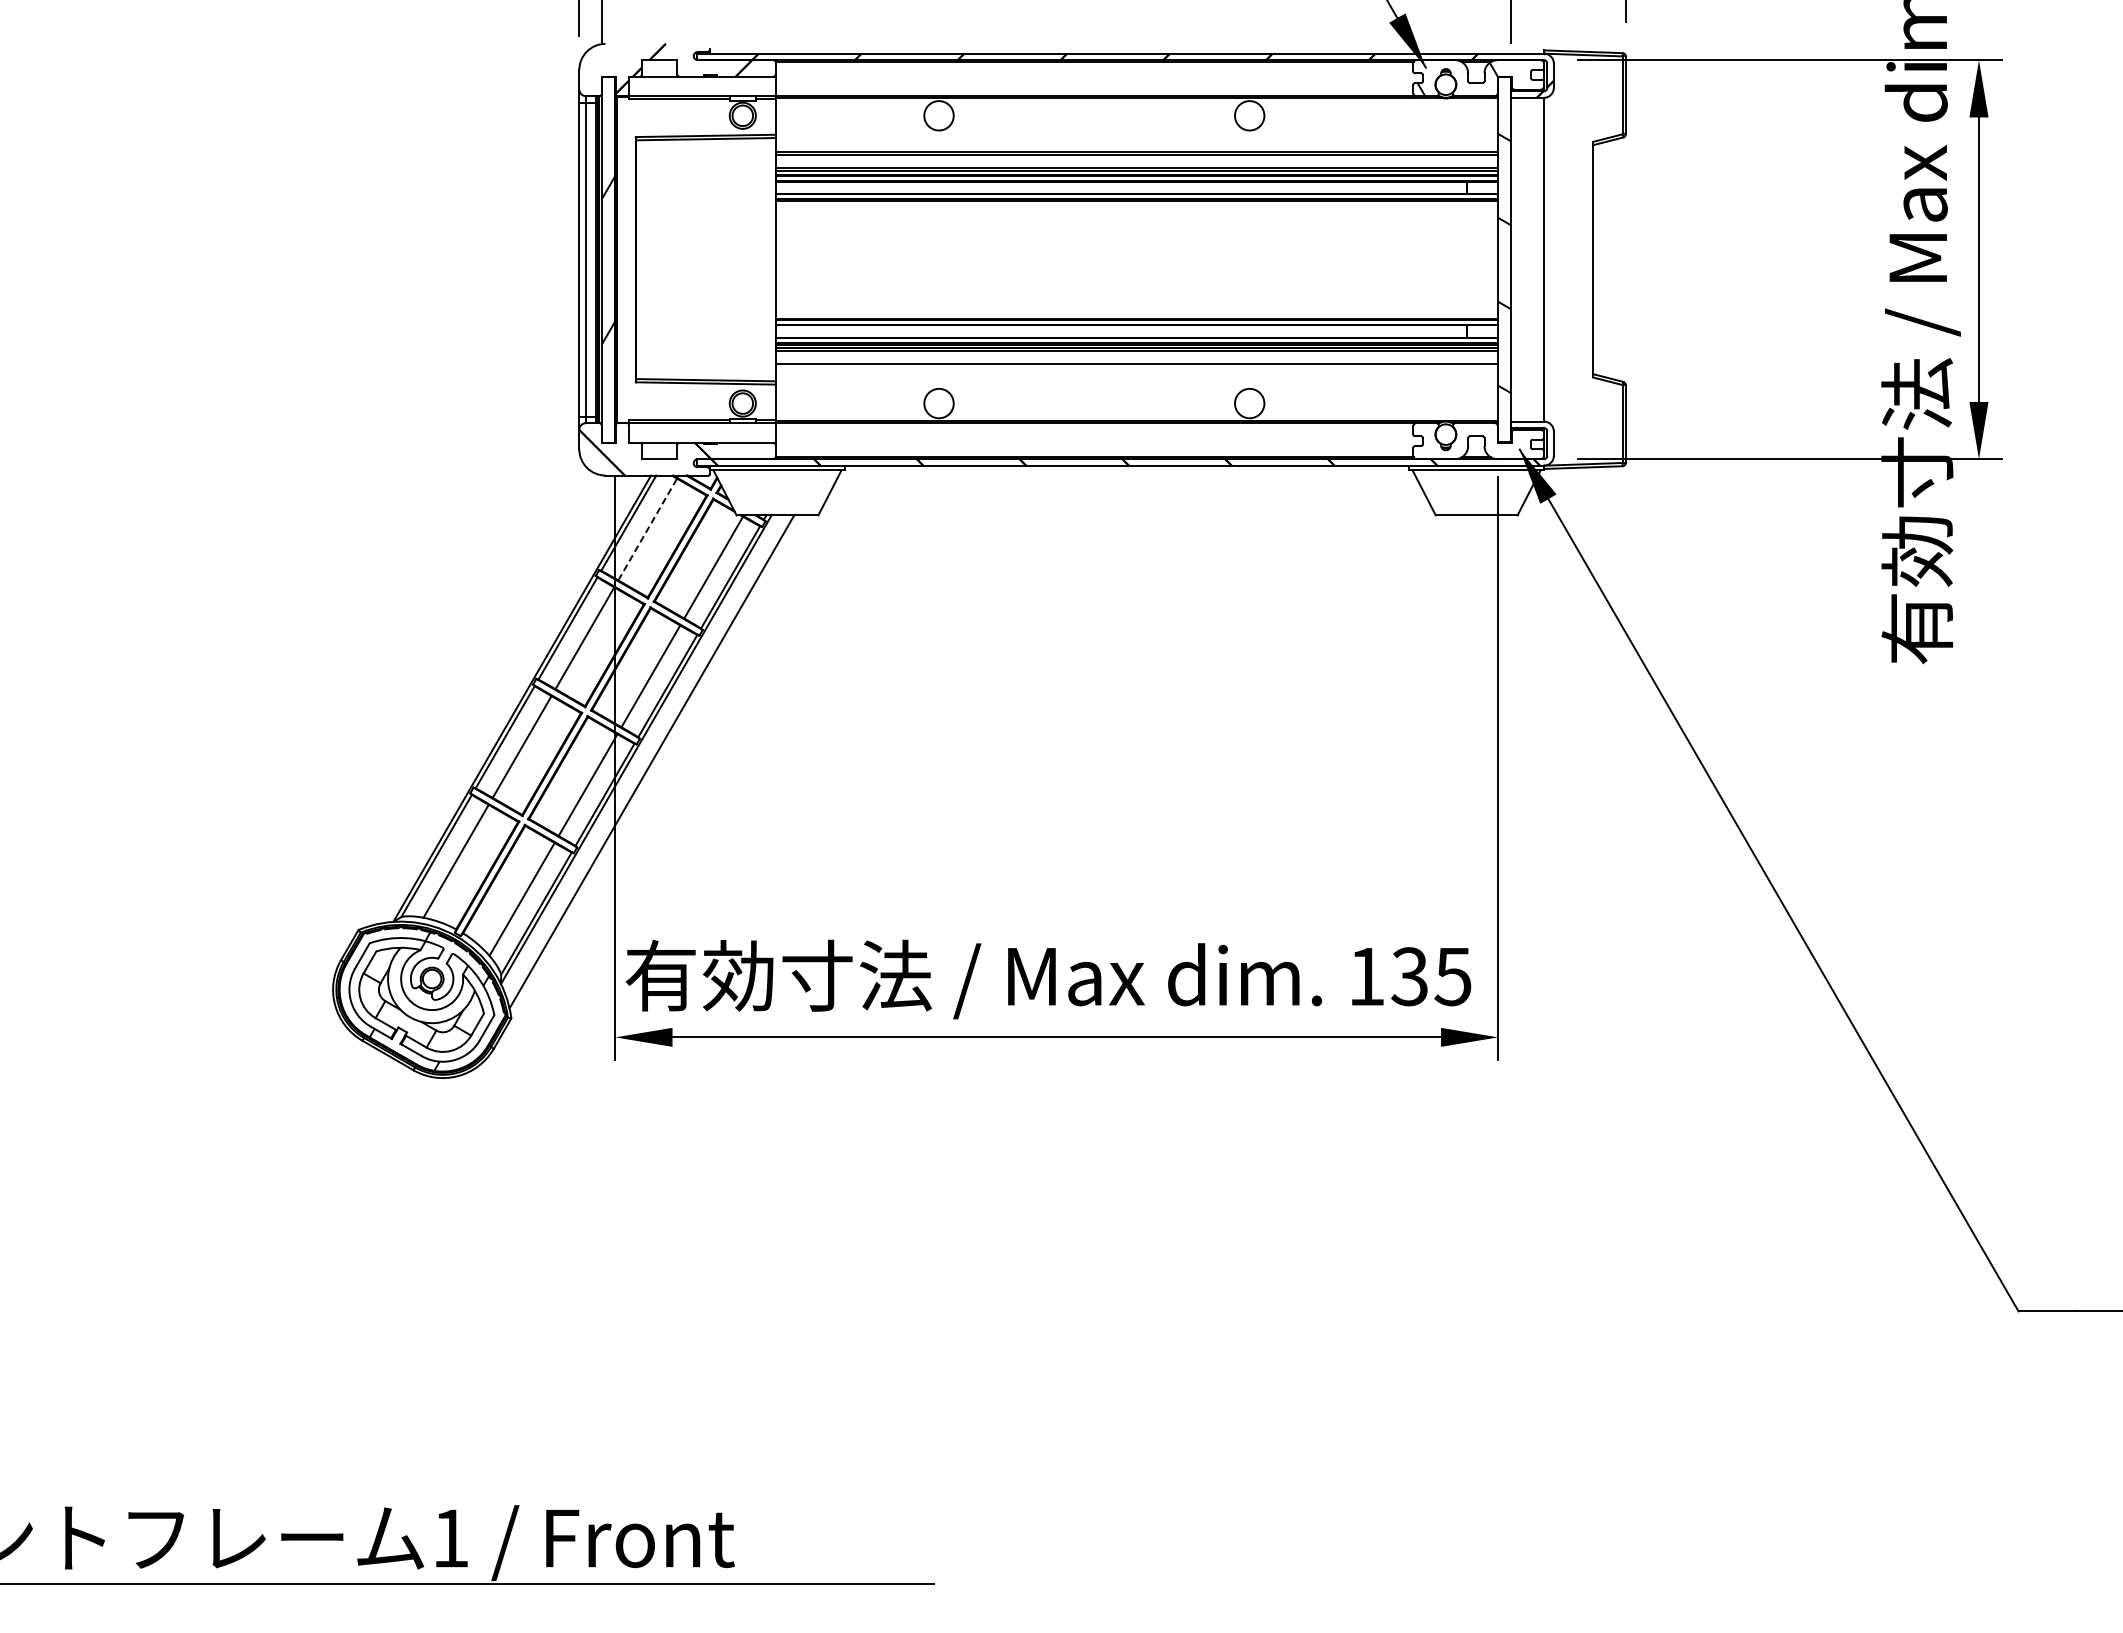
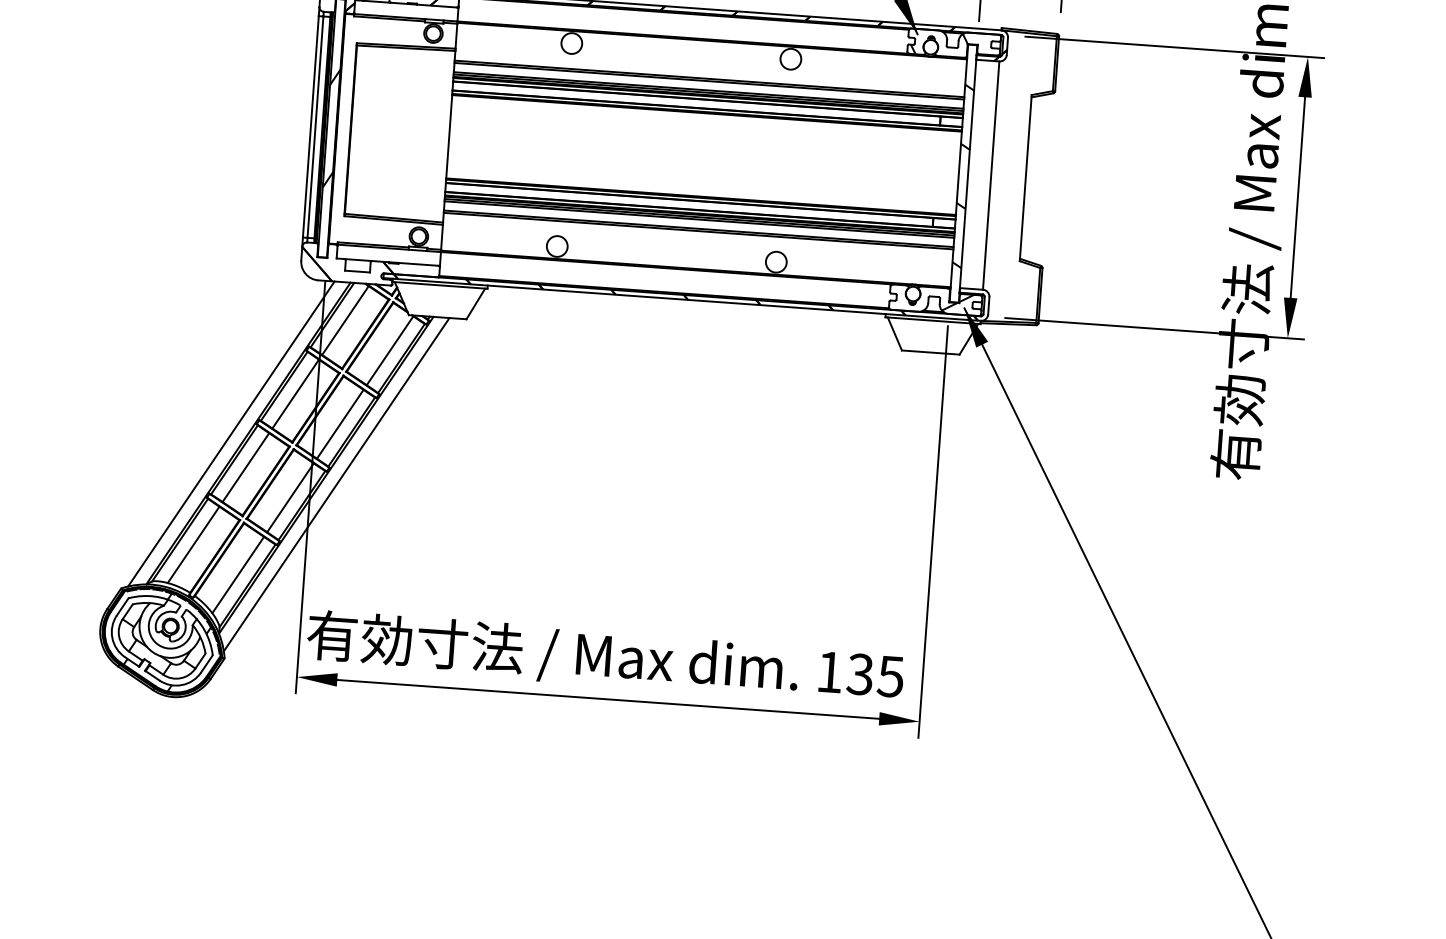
line: (1136, 367) -> (698, 231), added
hatch: (1509, 442) -> (957, 302), added
line: (647, 529) -> (345, 320), dashed -> solid
line: (498, 700) -> (231, 433), added

